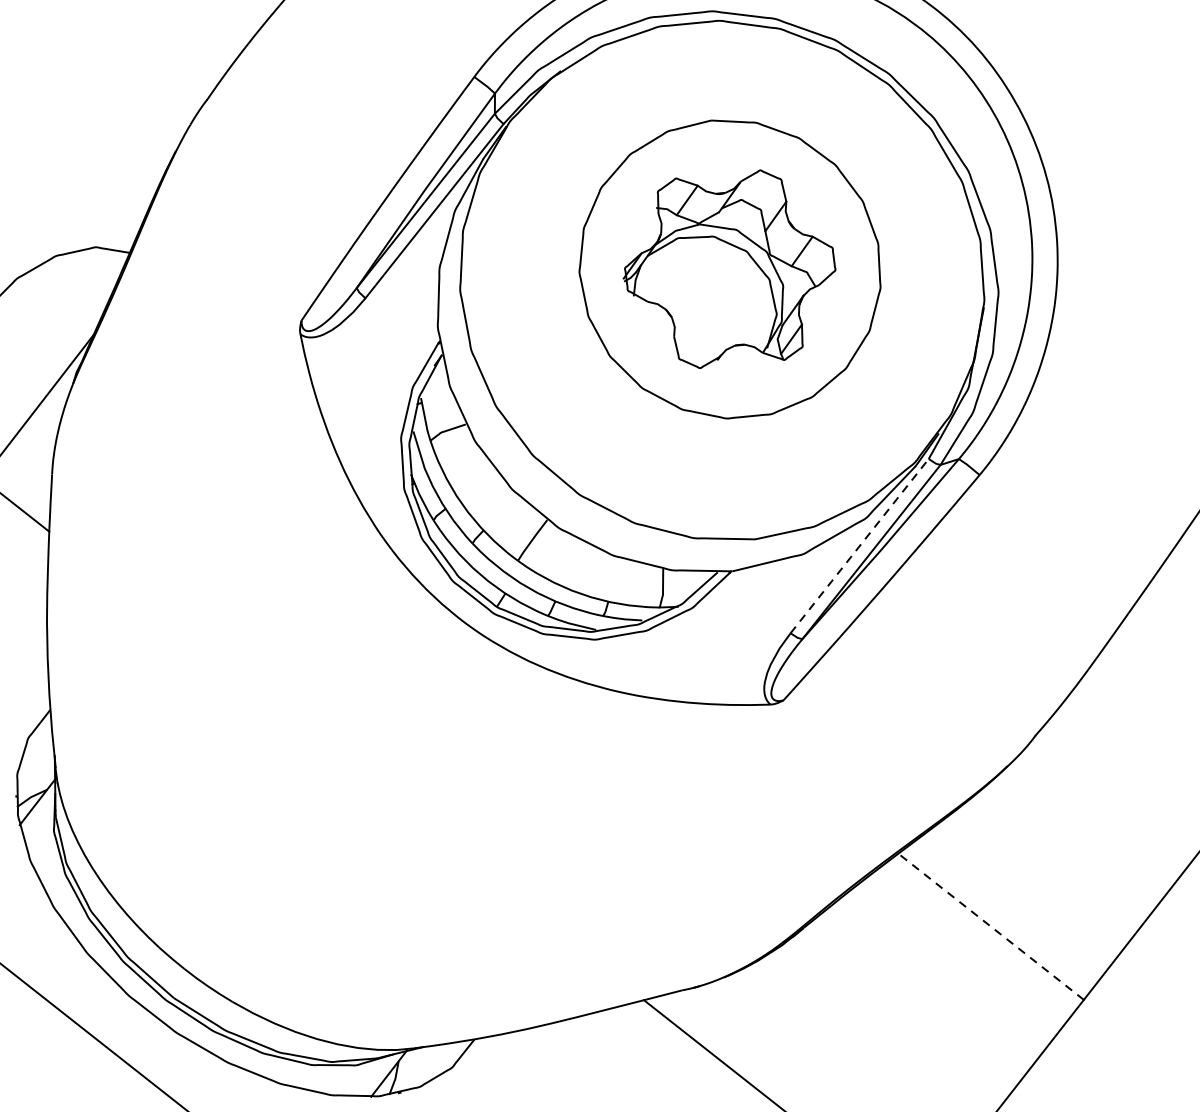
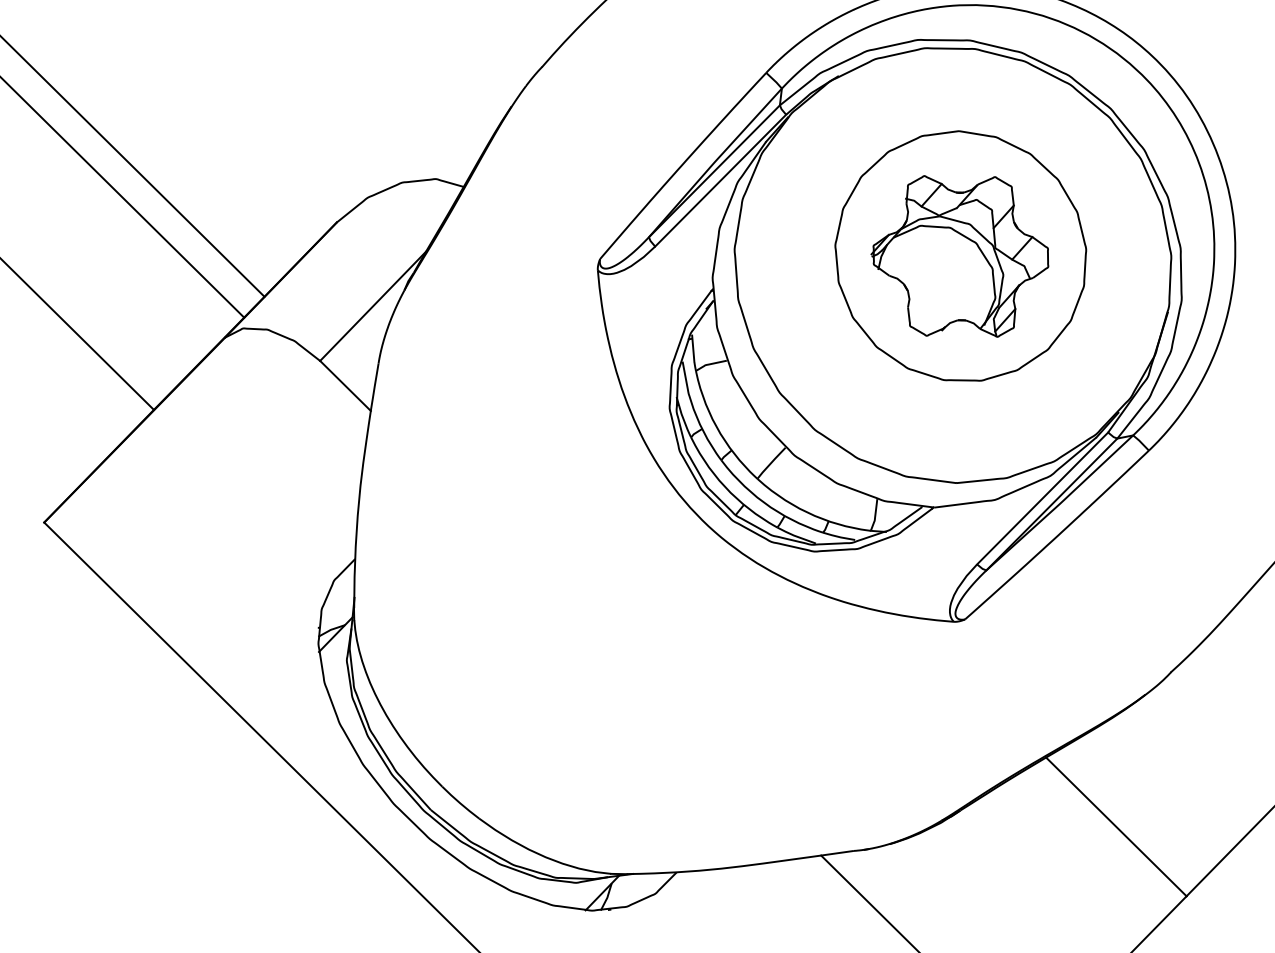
line: (859, 546) -> (1042, 498), dashed -> solid
line: (991, 926) -> (1116, 826), dashed -> solid

